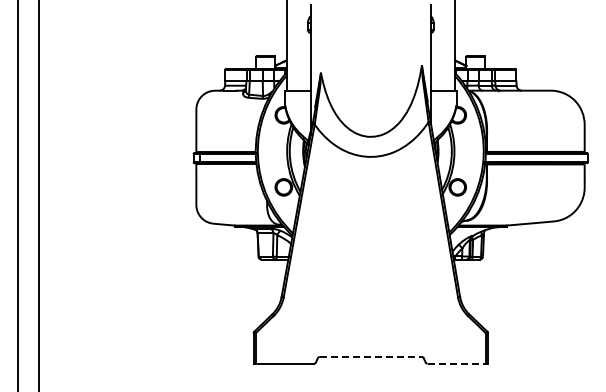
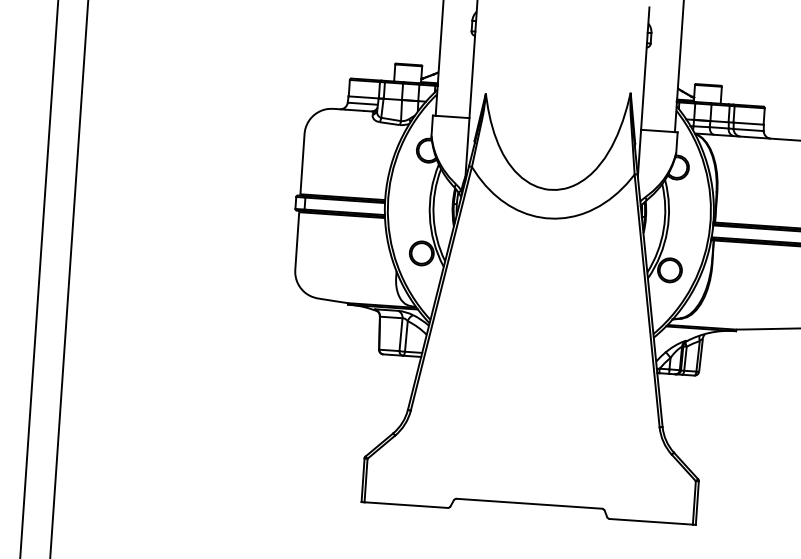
line: (370, 356) -> (528, 503), dashed -> solid
line: (457, 363) -> (652, 521), dashed -> solid

